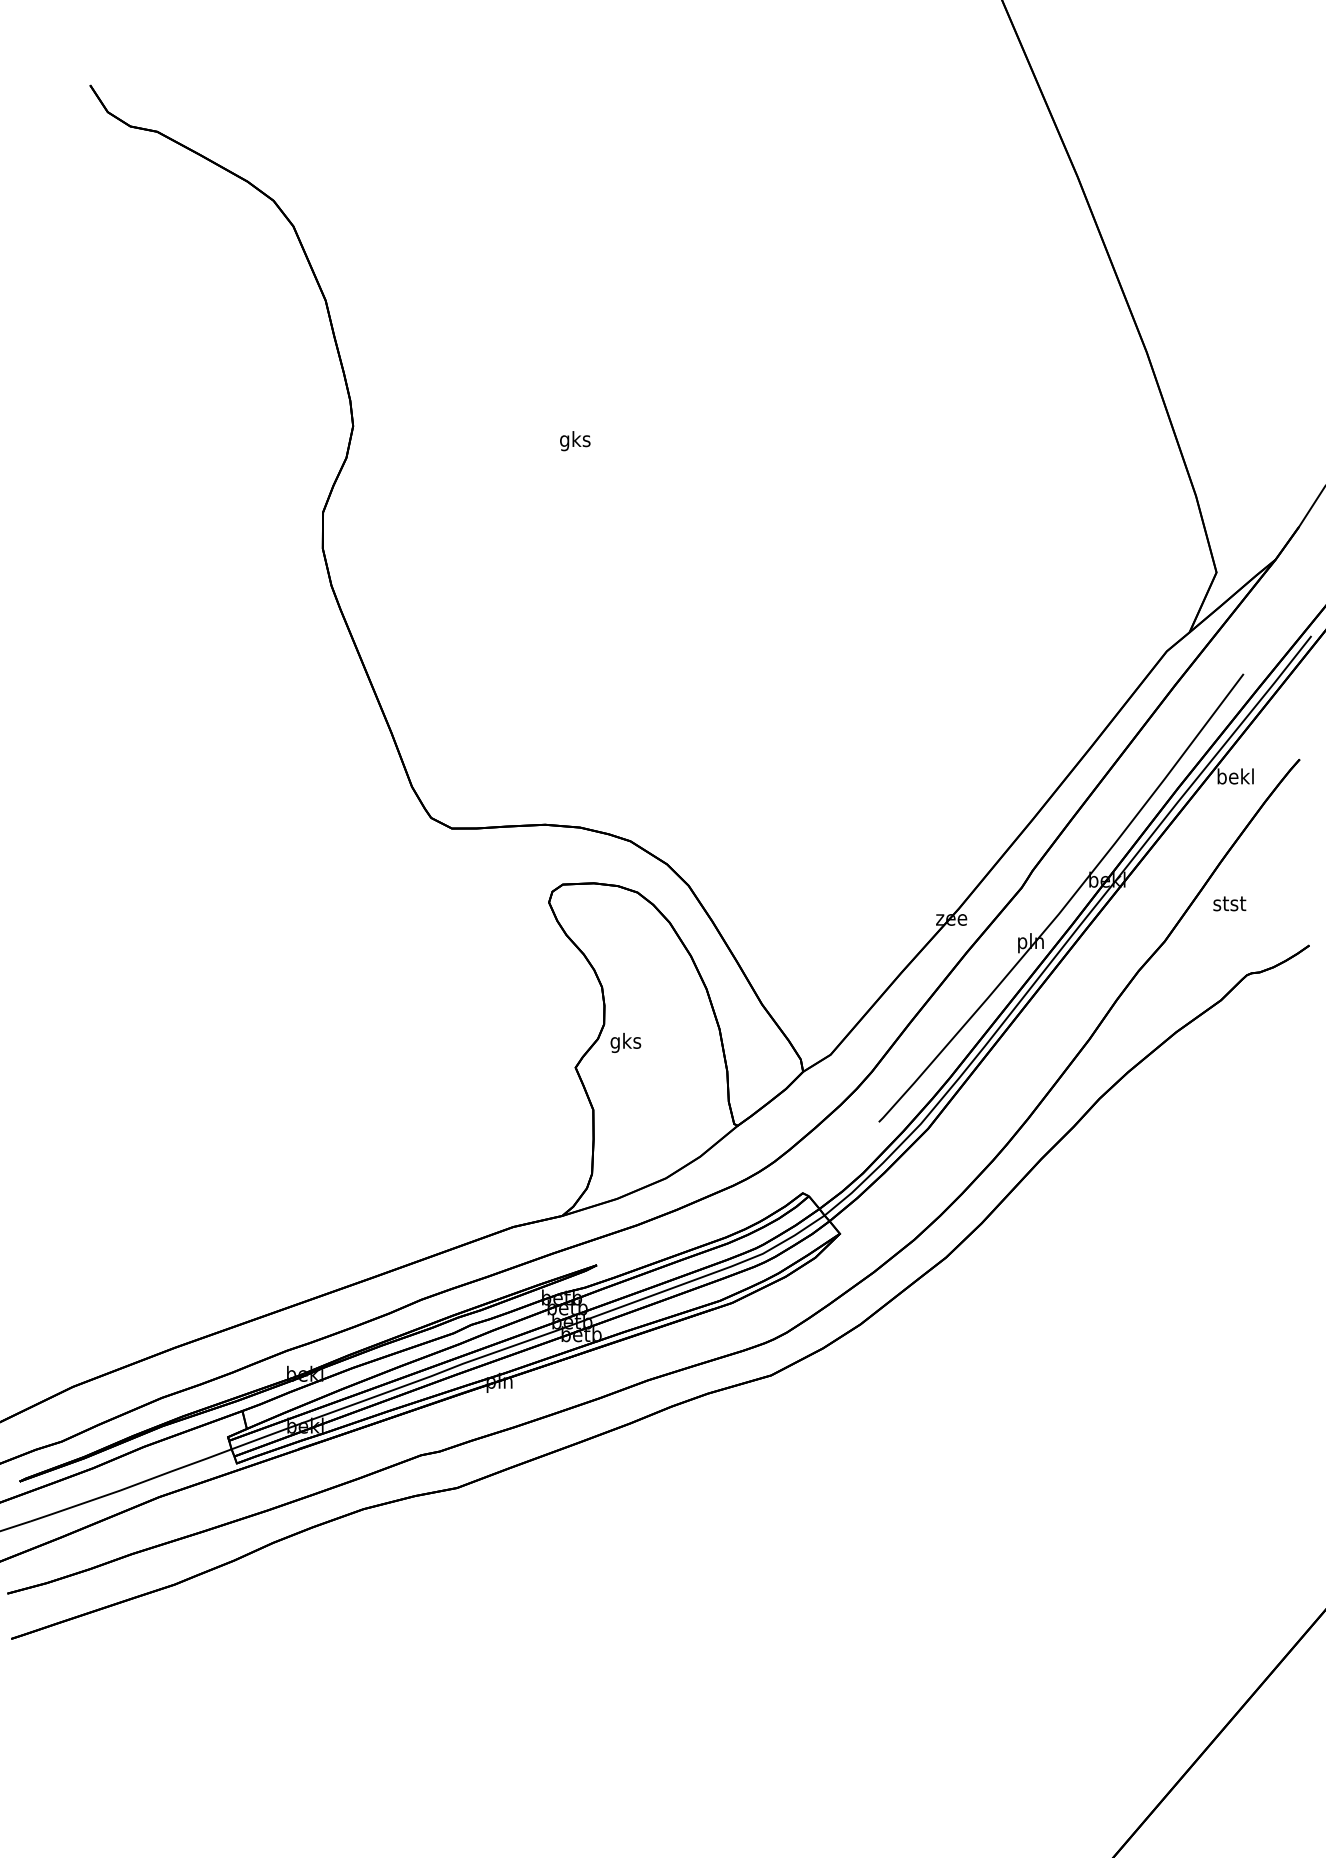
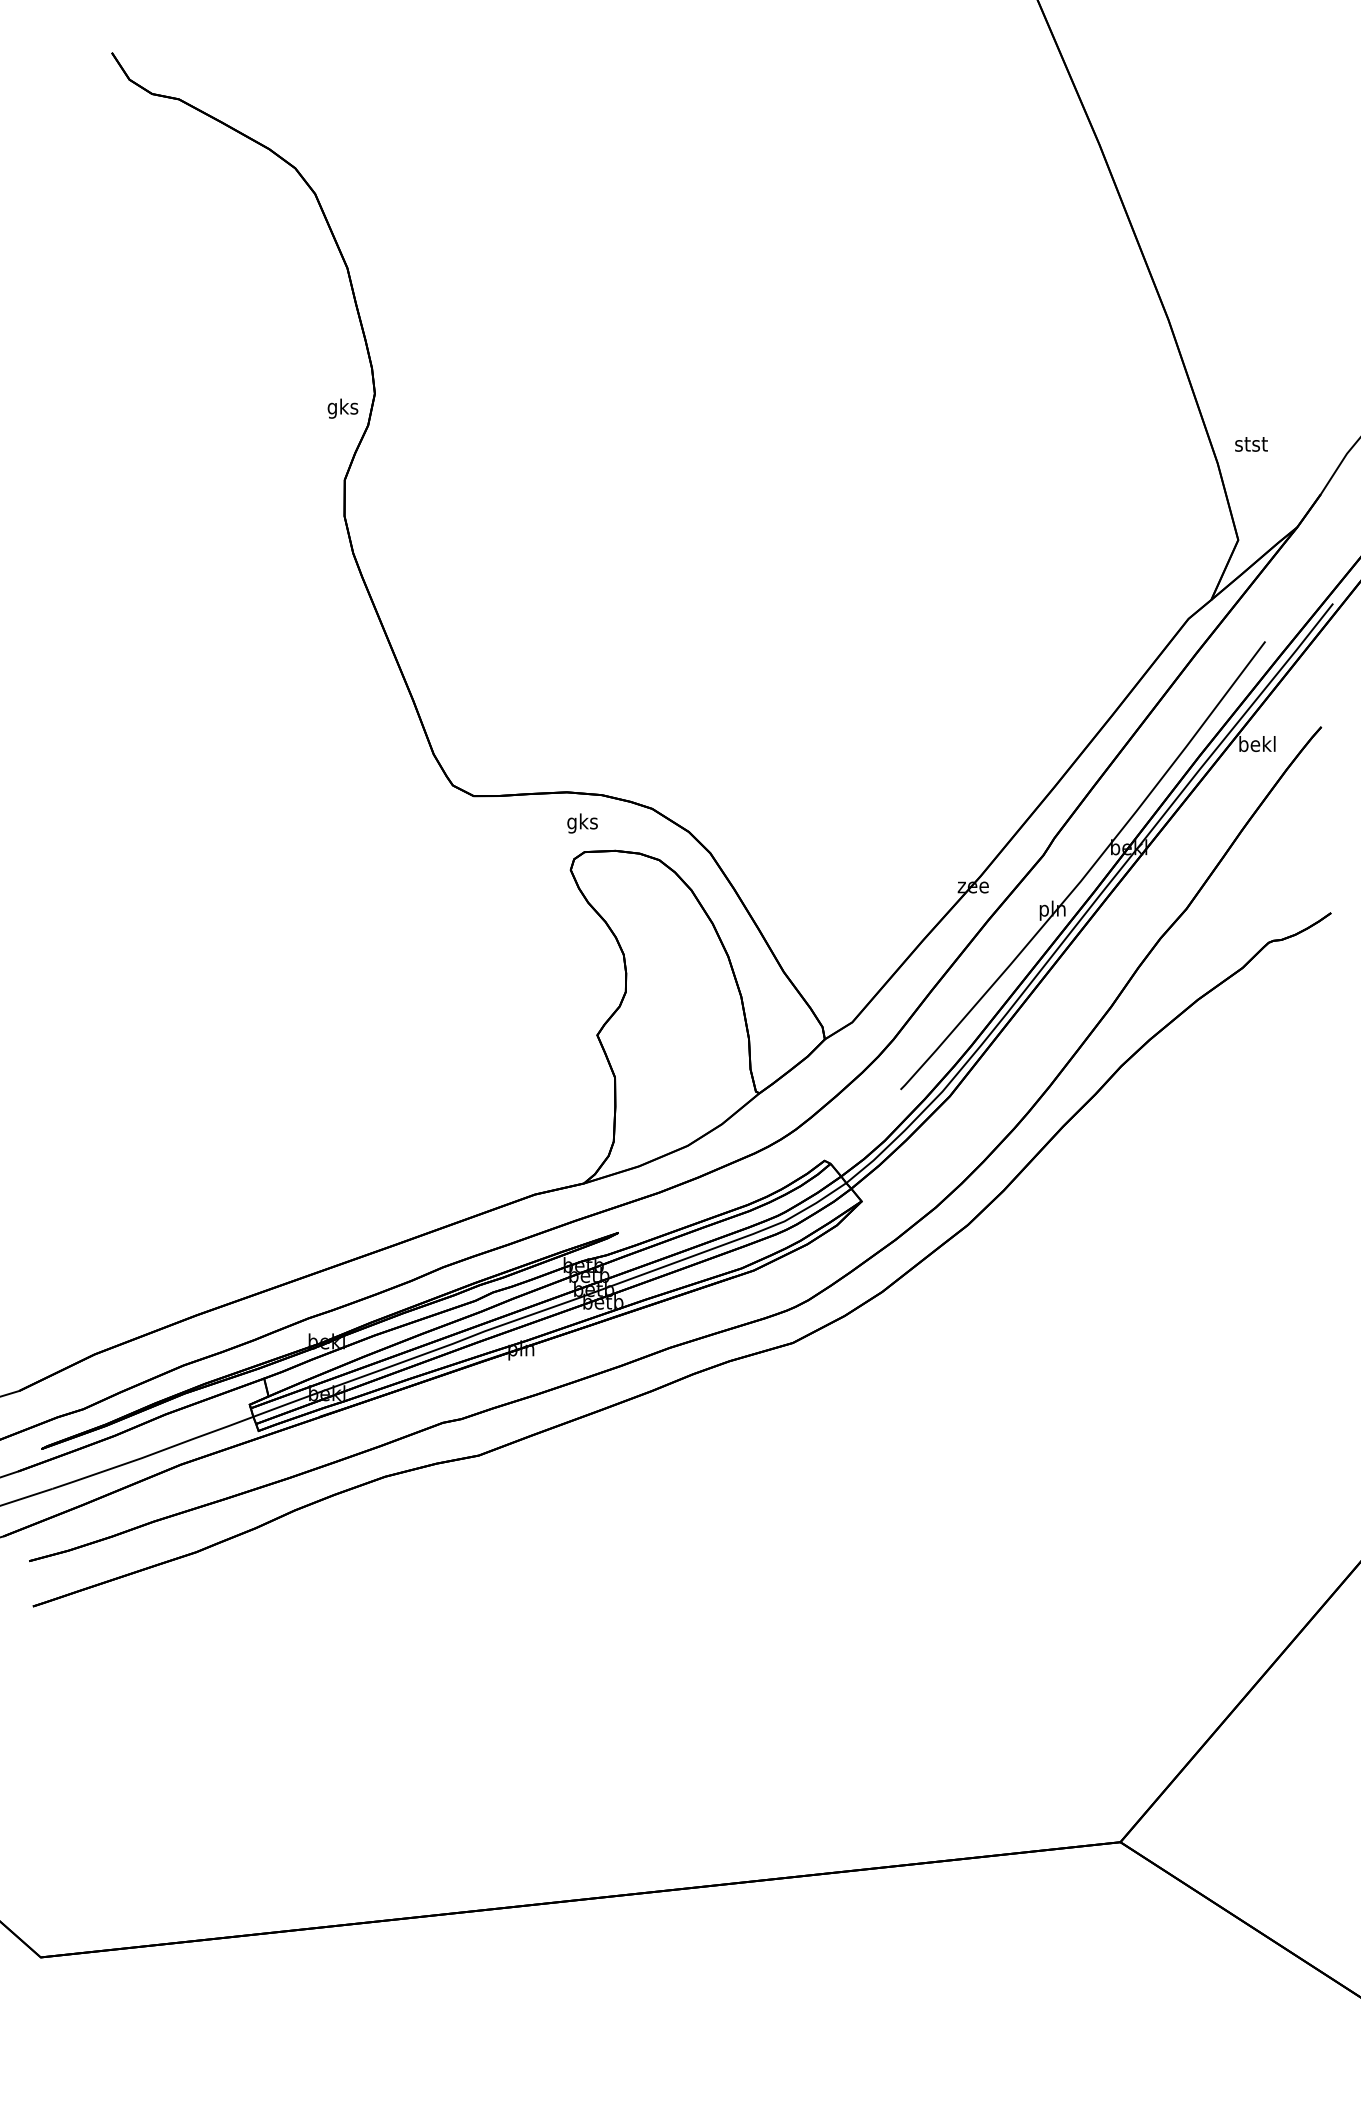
text: (574, 440) -> (342, 408), moved
text: (1229, 903) -> (1251, 444), moved
text: (625, 1042) -> (582, 823), moved

